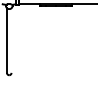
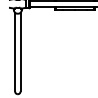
line: (11, 40) -> (20, 51), added

